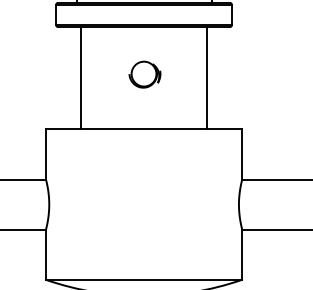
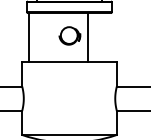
part: (144, 75) -> (69, 36), size x1.4
line: (81, 77) -> (29, 37), moved
line: (206, 77) -> (87, 37), moved

